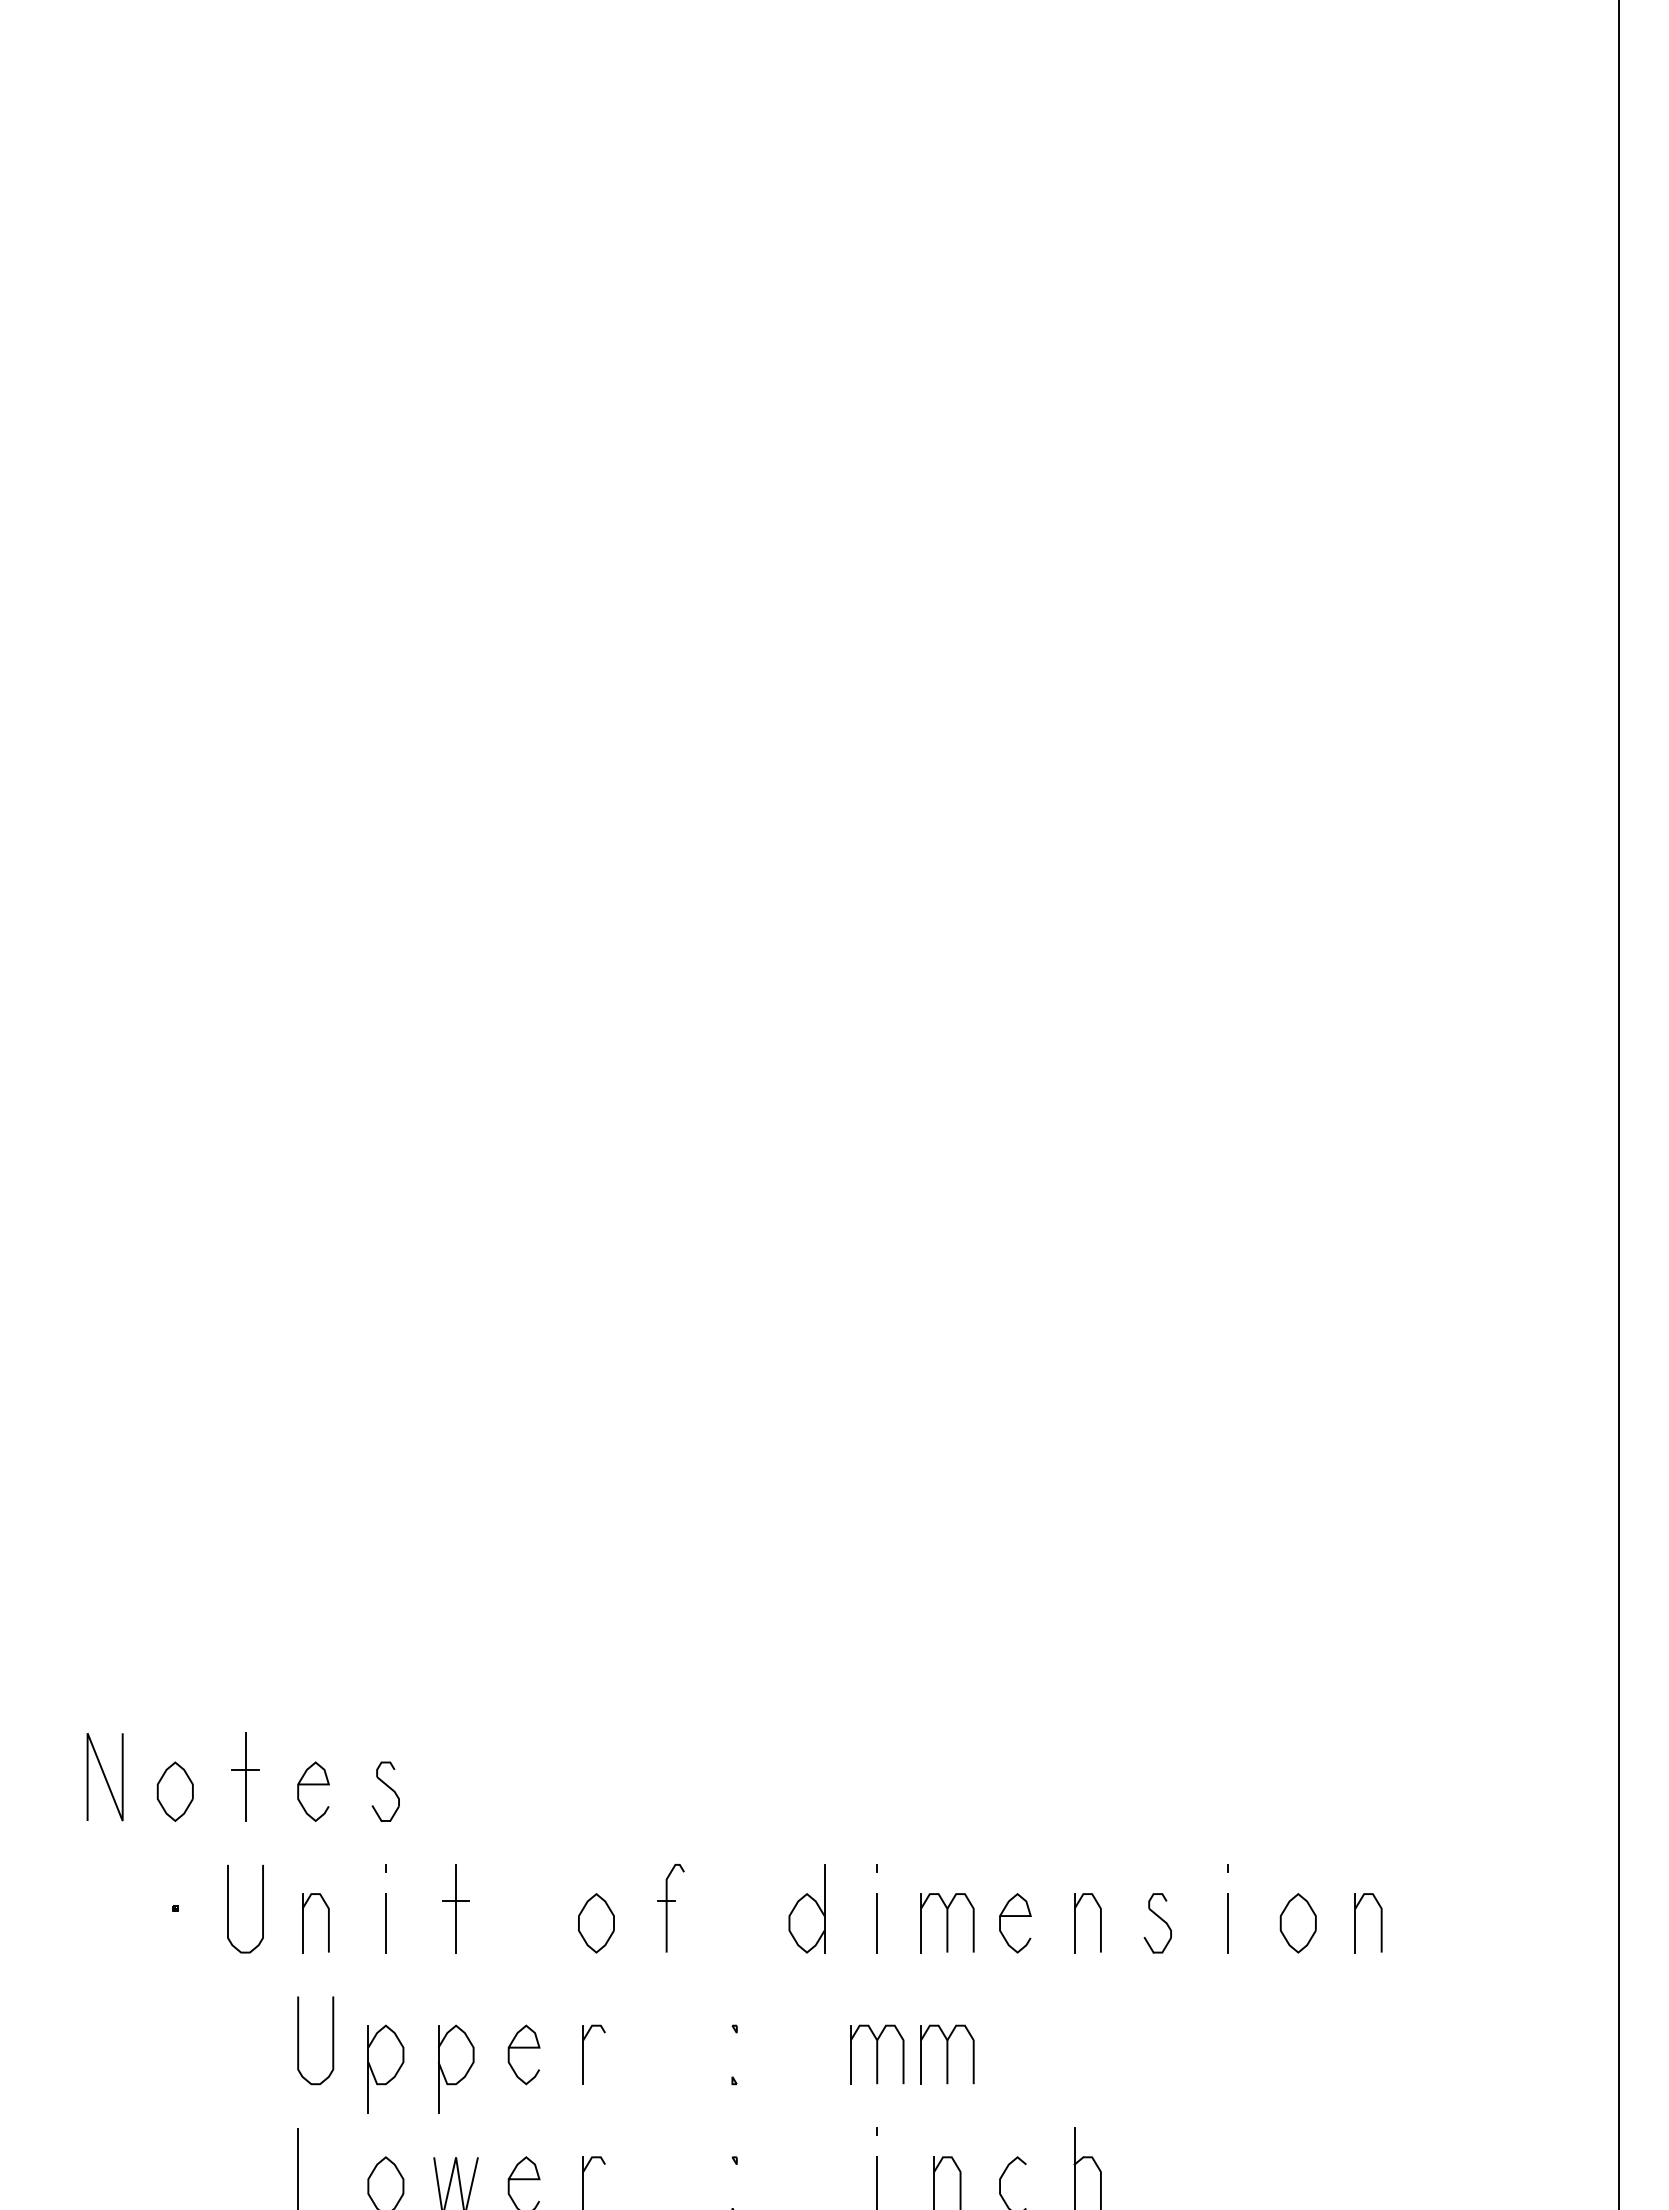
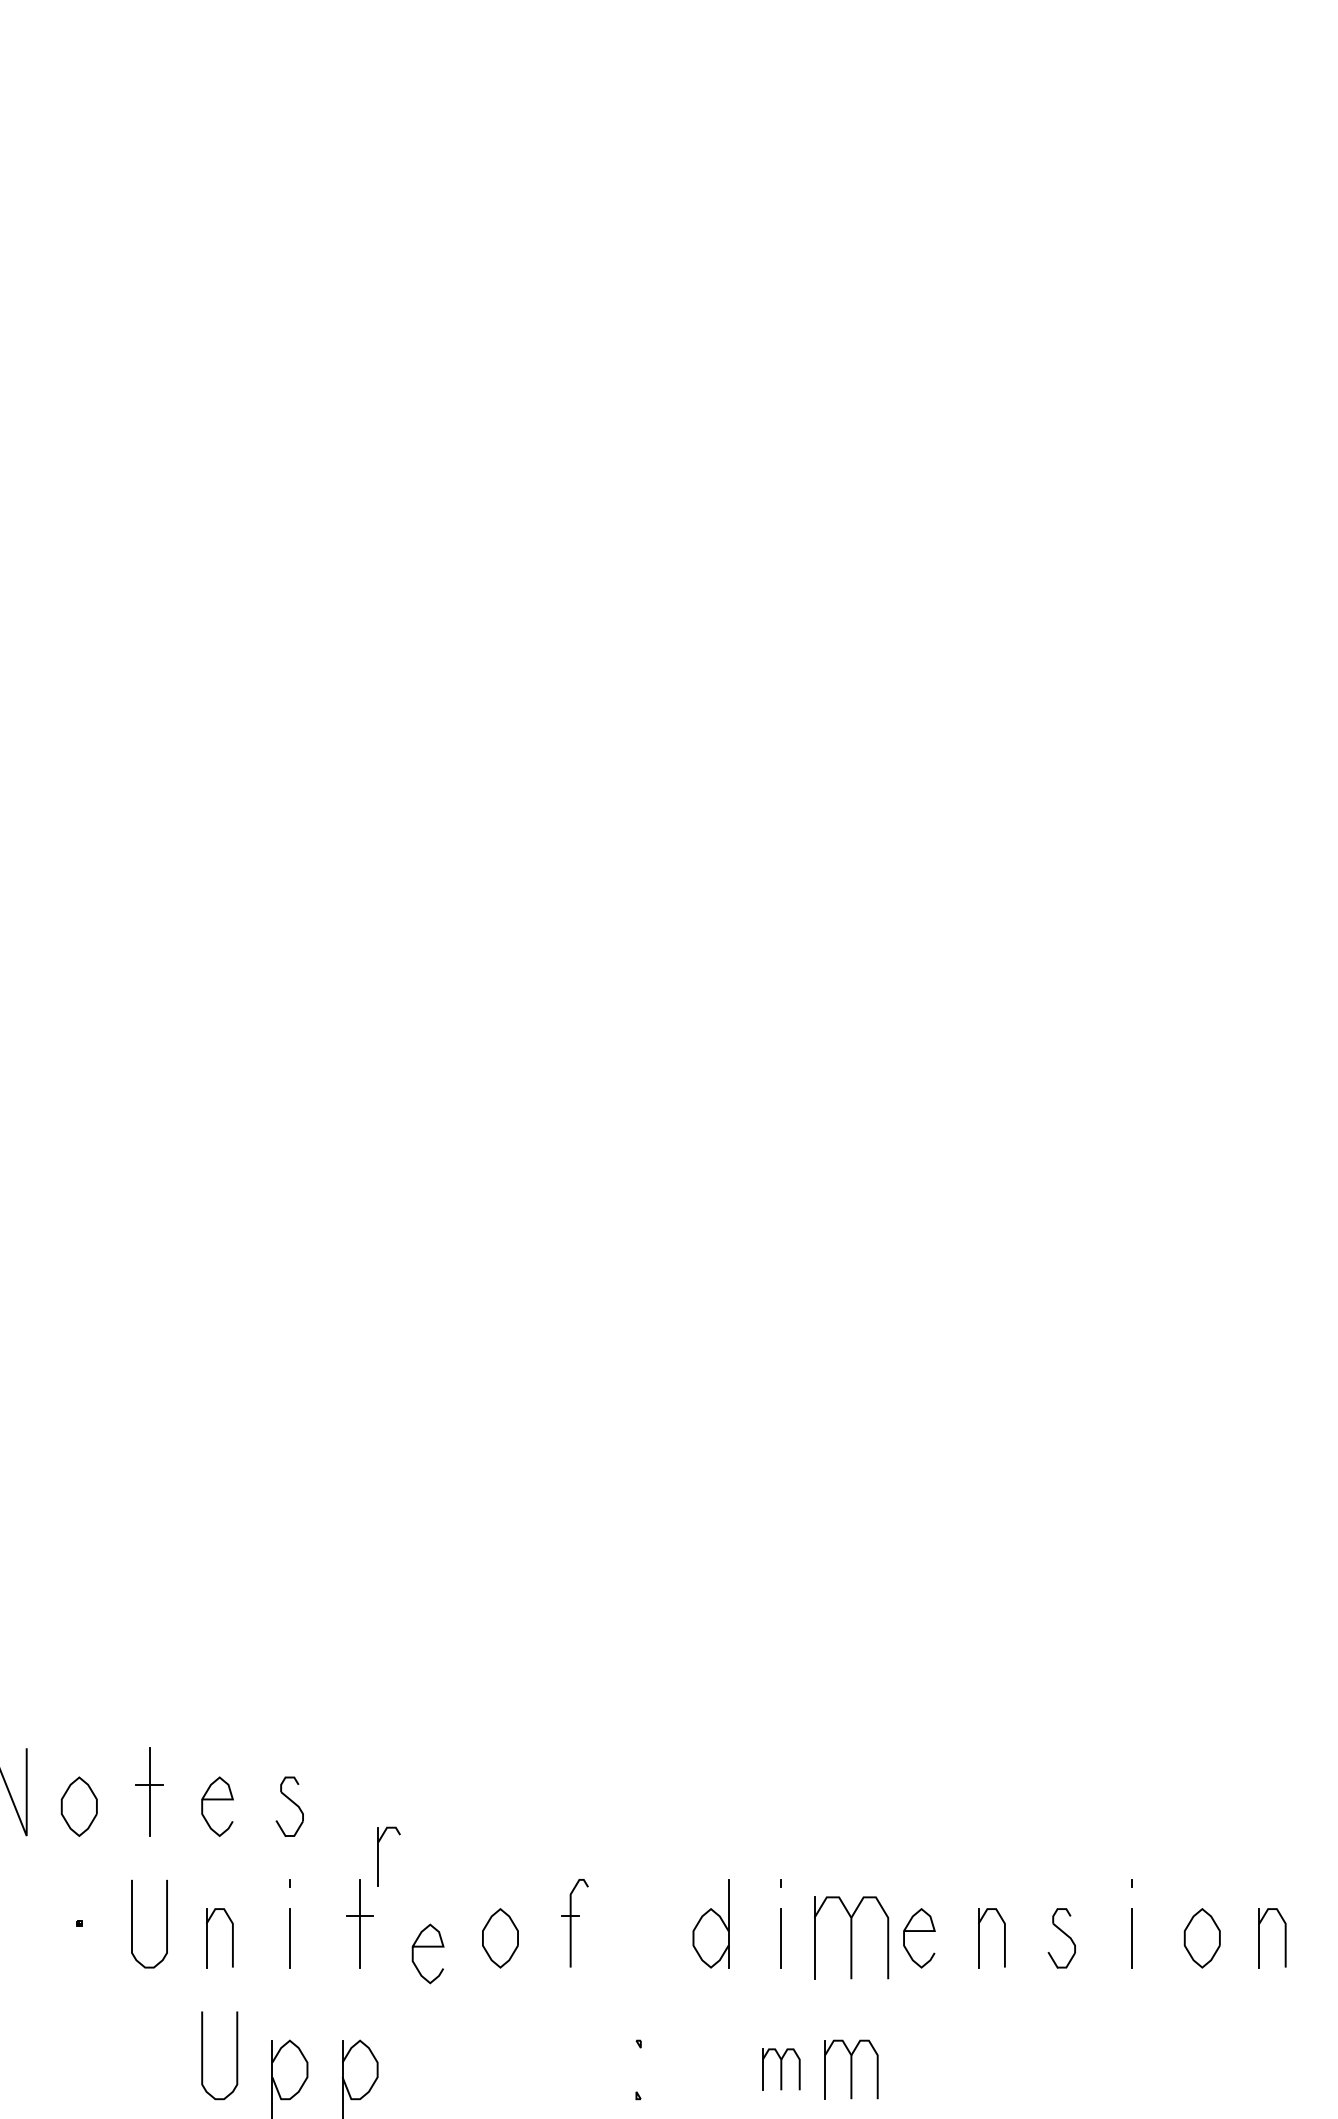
part: (947, 1923) -> (851, 1938), size x1.4
curve: (523, 2048) -> (427, 1947), moved
part: (583, 2054) -> (378, 1856), moved
part: (877, 2054) -> (781, 2069), size x0.7

